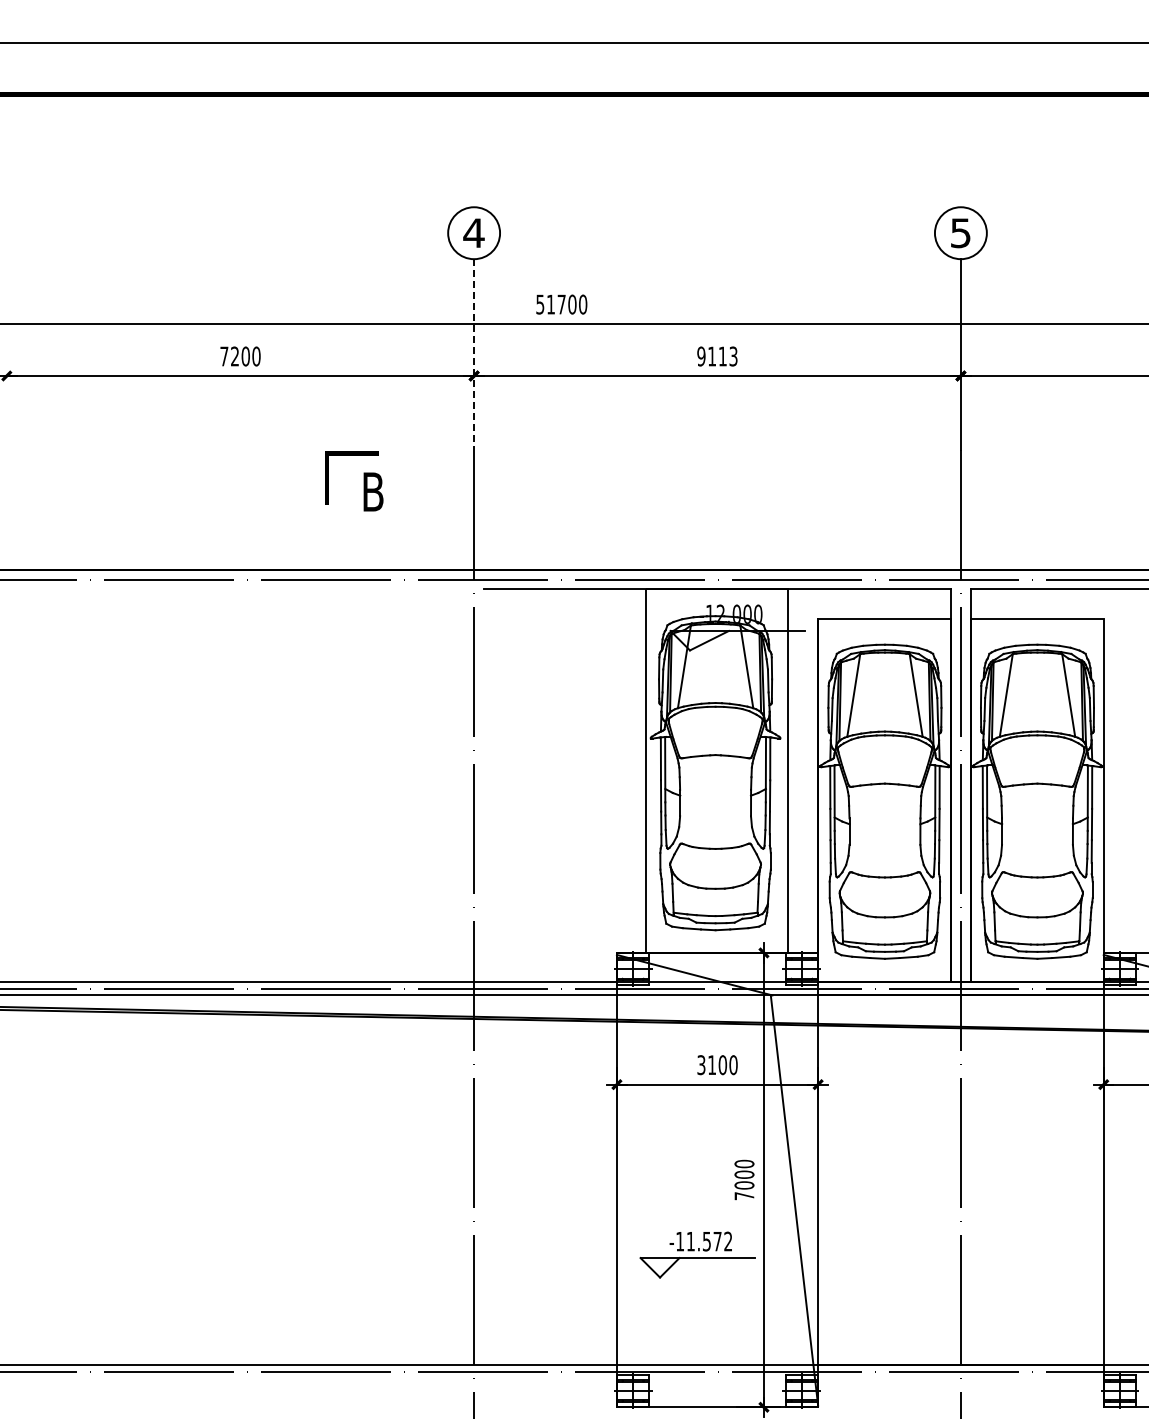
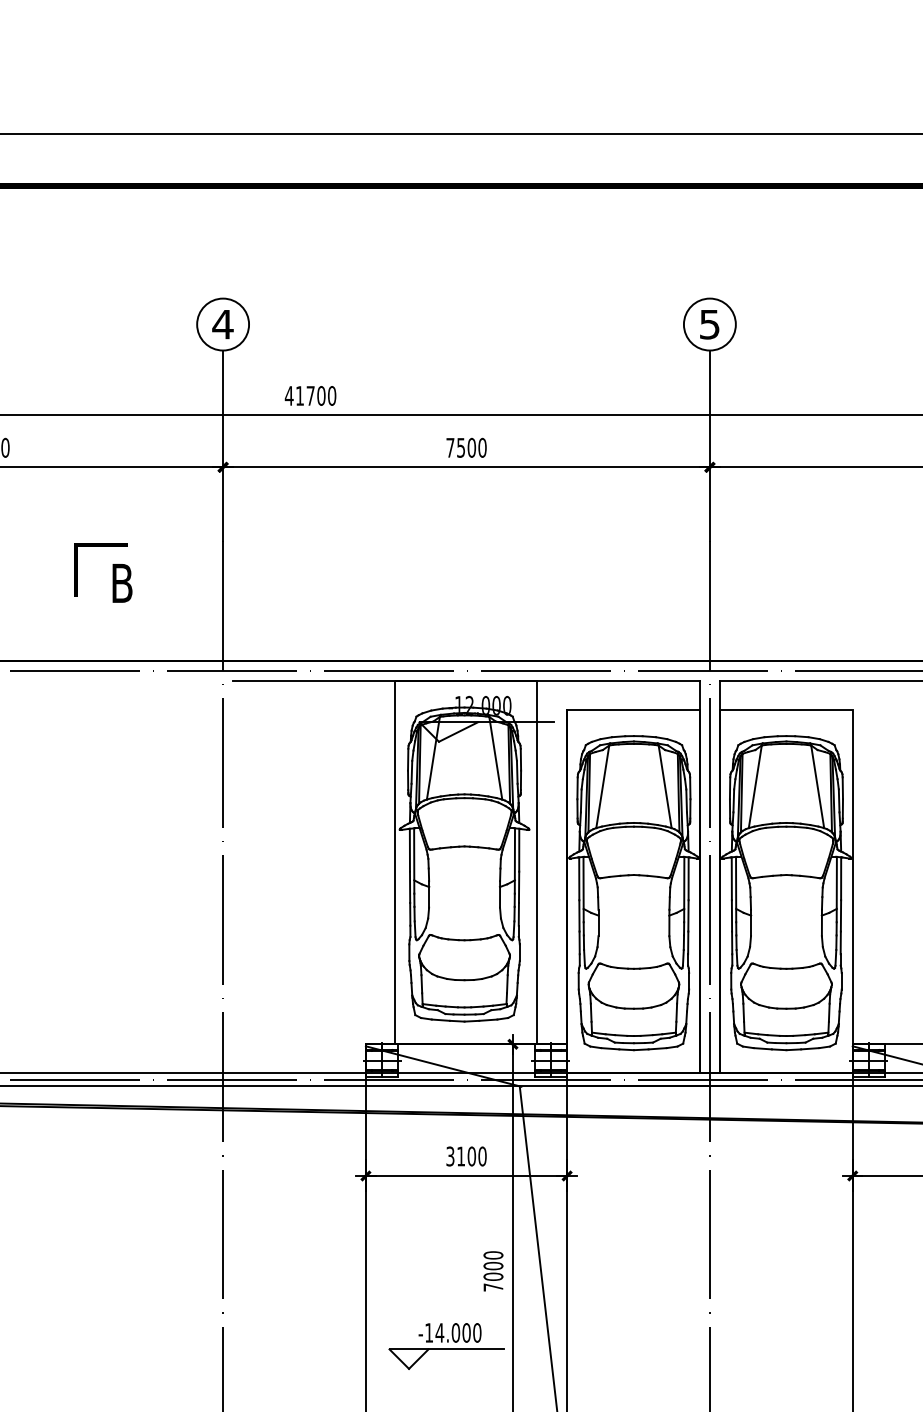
text: (539, 304) -> (288, 395), 51700 -> 41700
line: (474, 355) -> (223, 446), dashed -> solid
text: (717, 356) -> (466, 447), 9113 -> 7500
text: (709, 1241) -> (458, 1332), -11.572 -> -14.000

